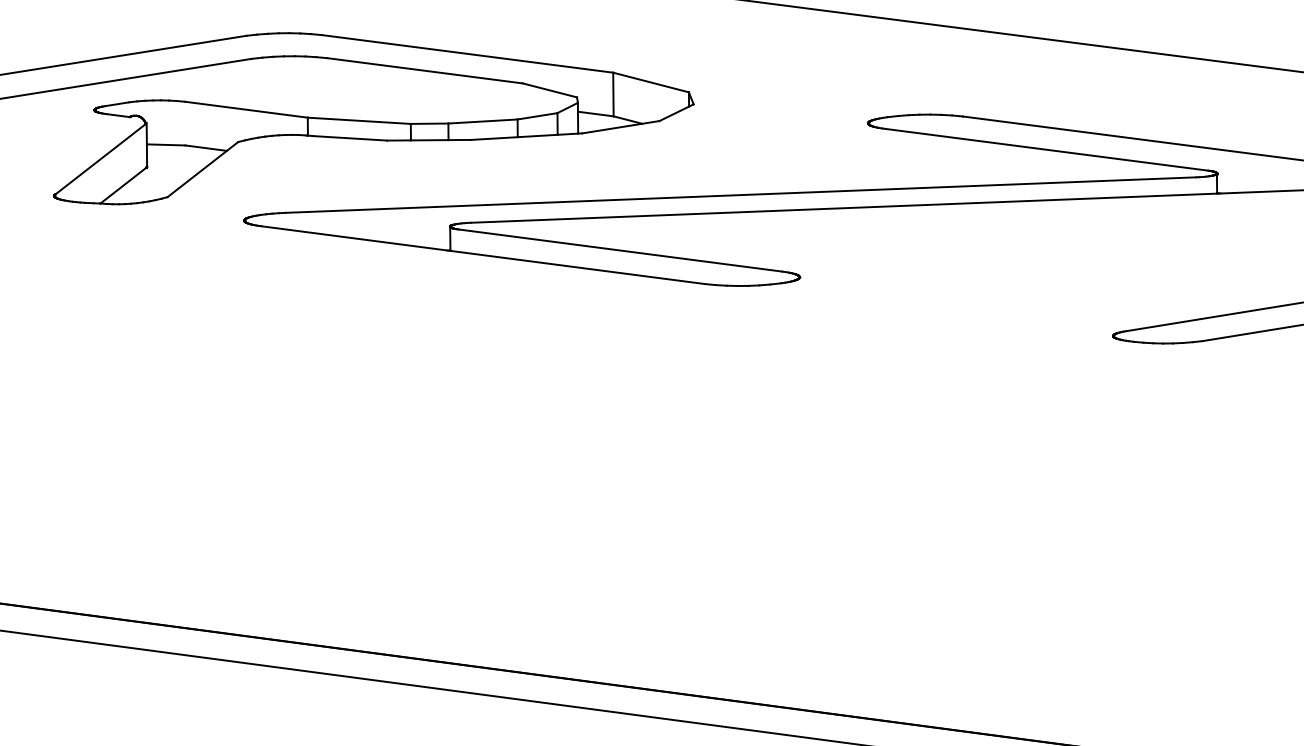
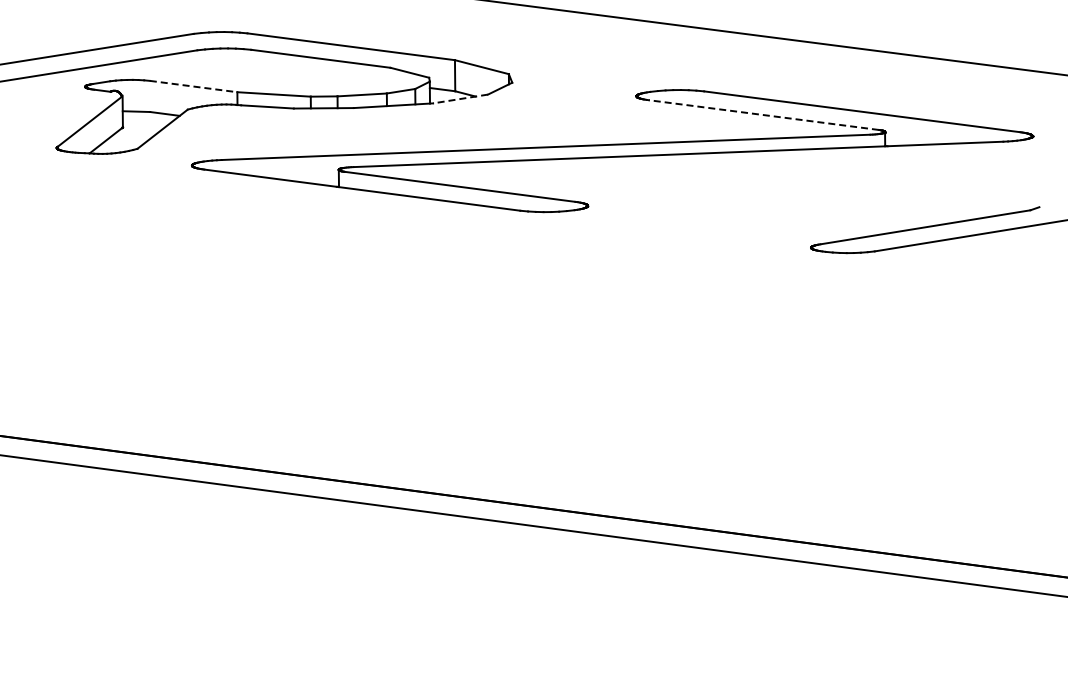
line: (247, 109) -> (194, 86), solid -> dashed
line: (620, 127) -> (460, 99), solid -> dashed
line: (1046, 150) -> (763, 115), solid -> dashed

